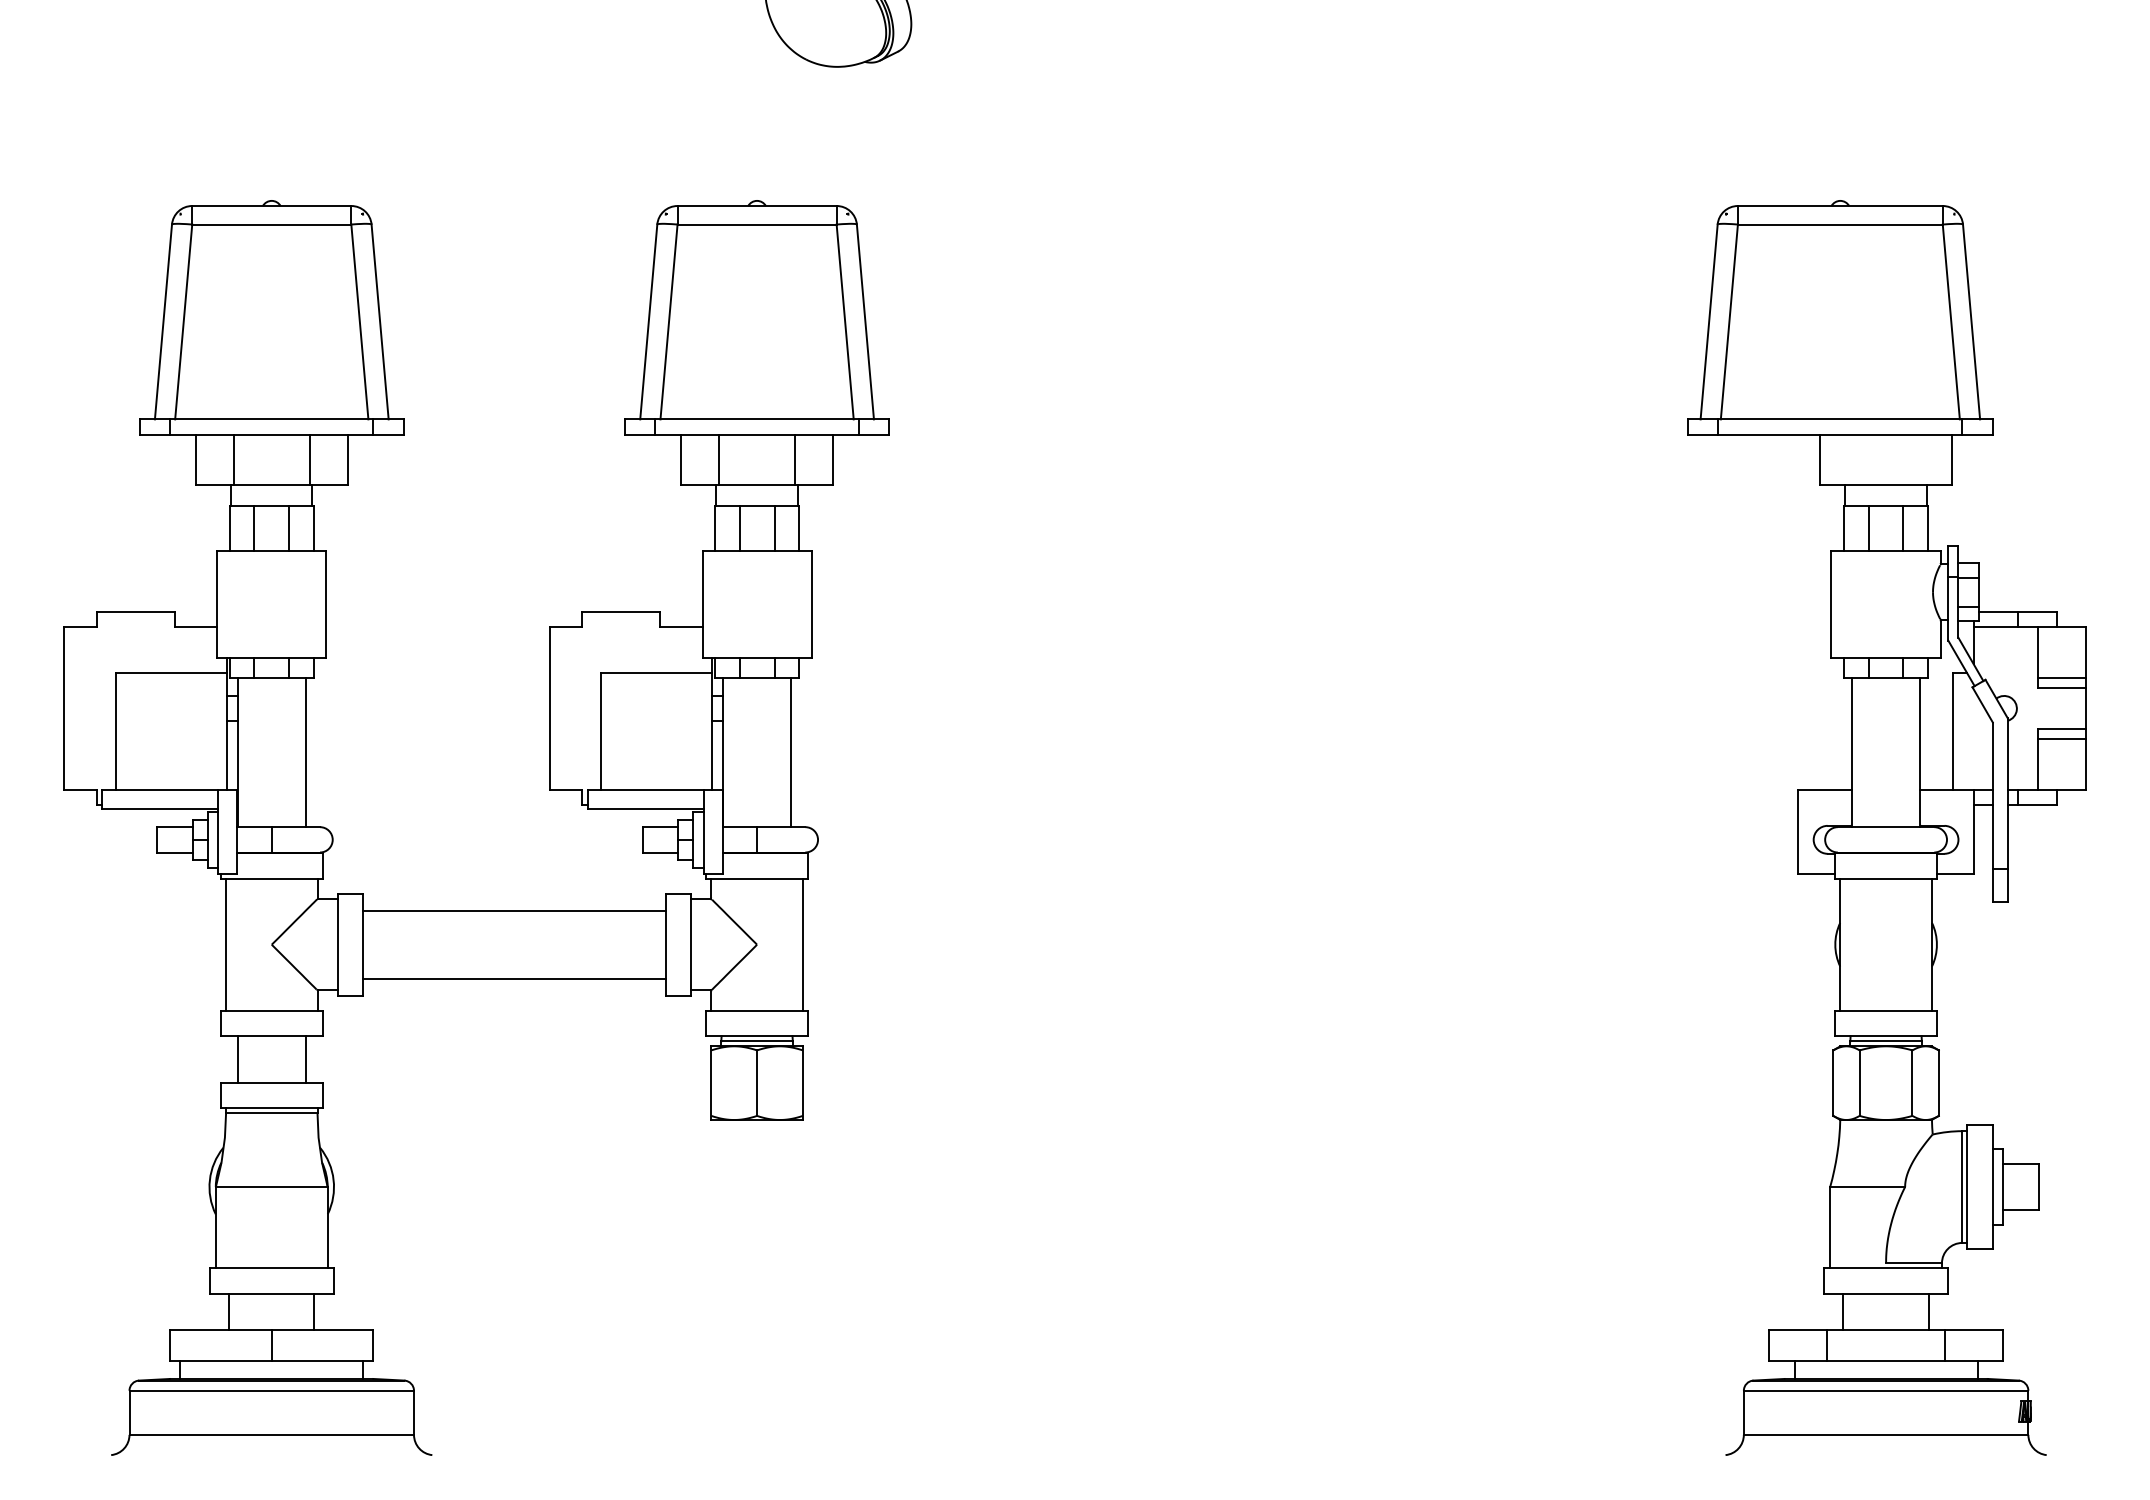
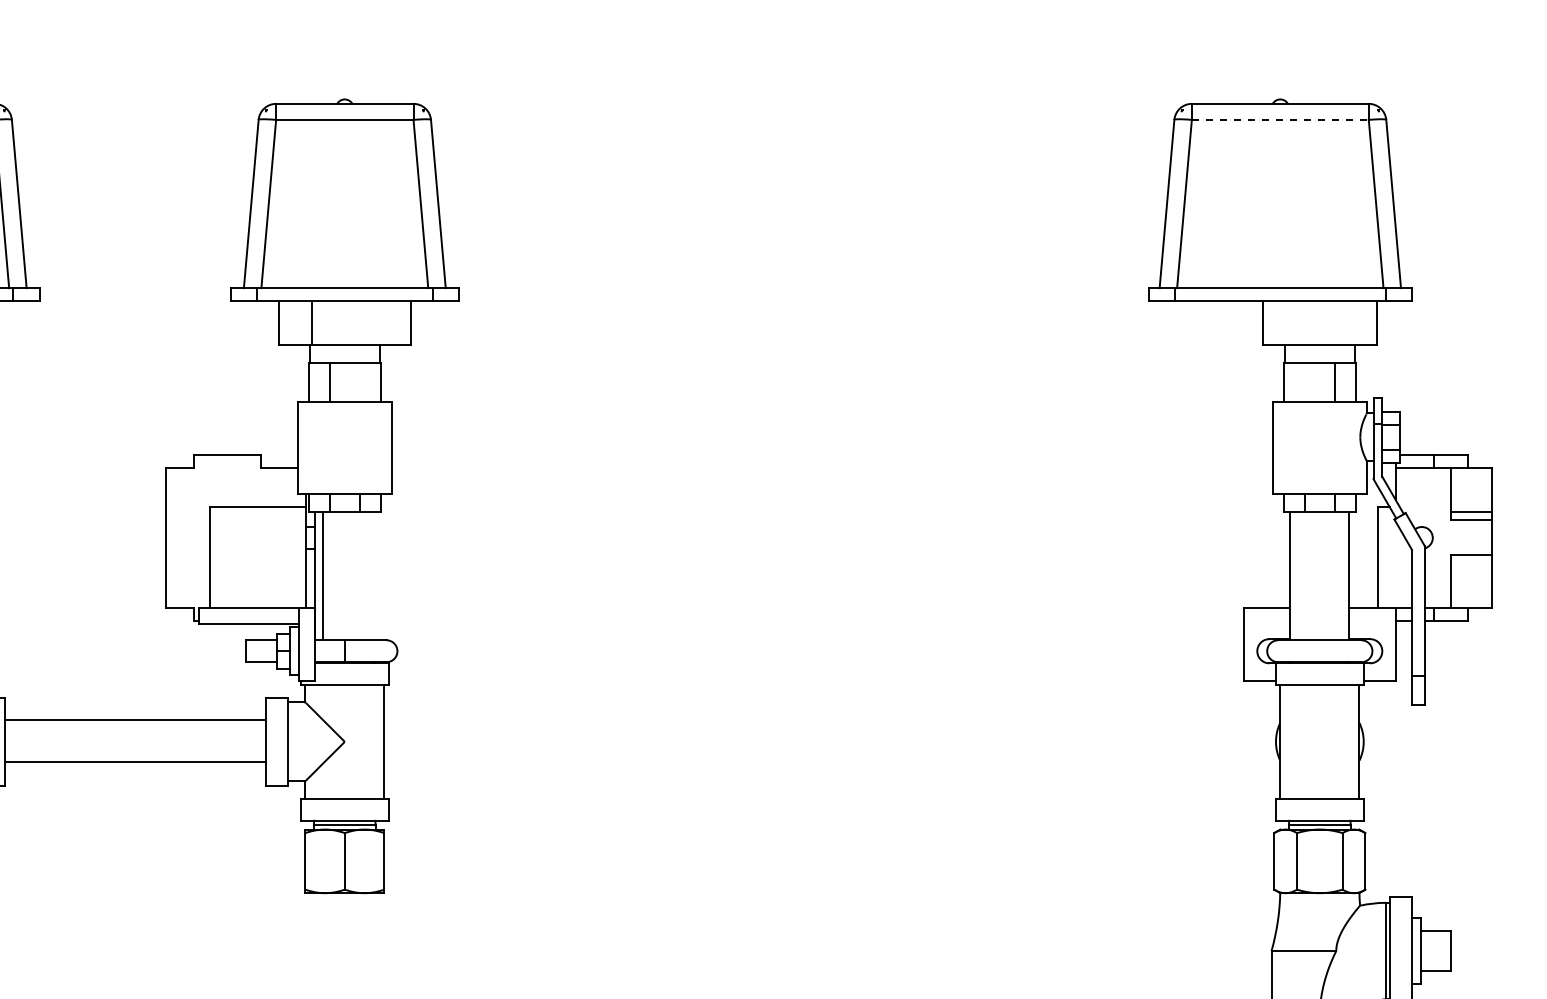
line: (1840, 224) -> (1280, 119), solid -> dashed
line: (795, 459) -> (377, 322), removed
line: (774, 528) -> (359, 382), removed
line: (1868, 528) -> (1304, 382), removed
line: (2061, 739) -> (1471, 564), removed
line: (791, 752) -> (323, 575), moved
line: (514, 910) -> (135, 761), moved
line: (514, 978) -> (135, 720), moved

